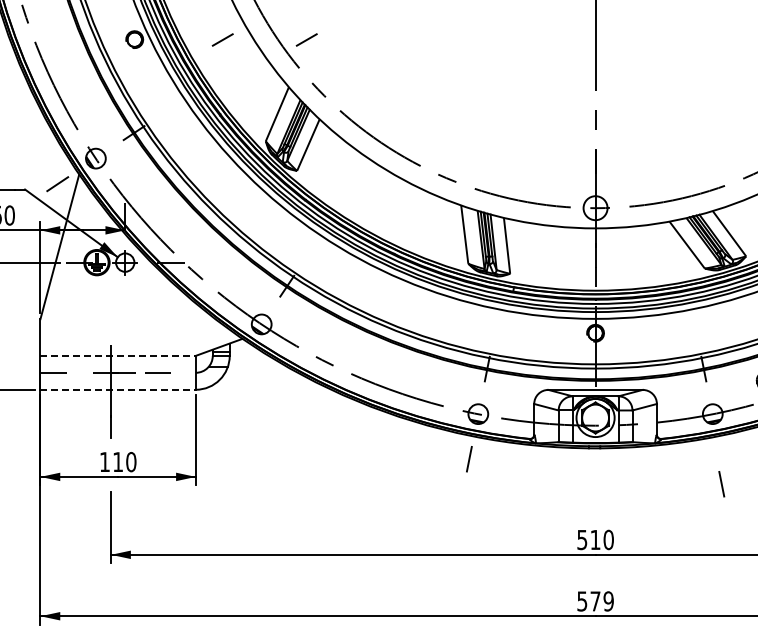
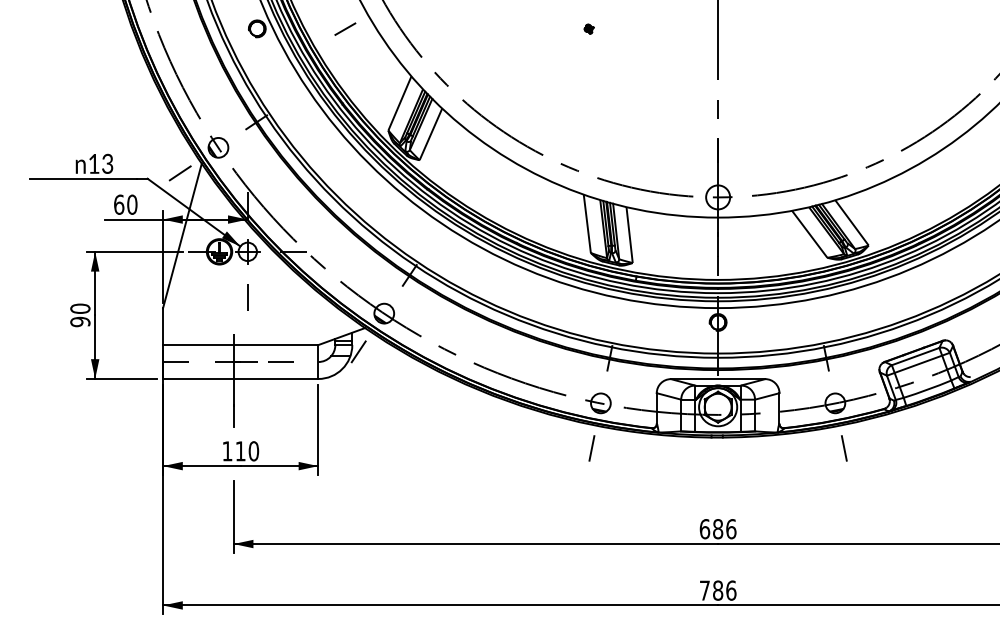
line: (306, 39) -> (429, 28), removed
part: (465, 39) -> (588, 28), added
line: (124, 308) -> (247, 297), added
line: (117, 356) -> (240, 345), dashed -> solid
line: (235, 362) -> (358, 351), added
line: (117, 389) -> (240, 378), dashed -> solid
line: (721, 484) -> (844, 448), moved
text: (594, 540) -> (717, 529), 510 -> 686
text: (595, 601) -> (718, 590), 579 -> 786

